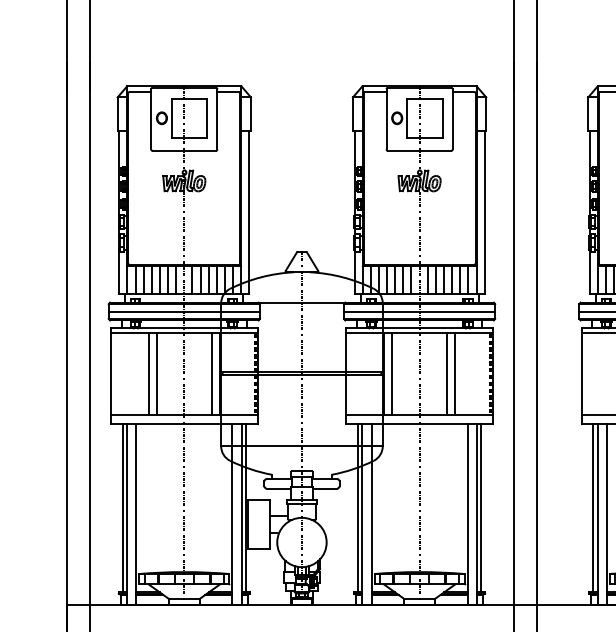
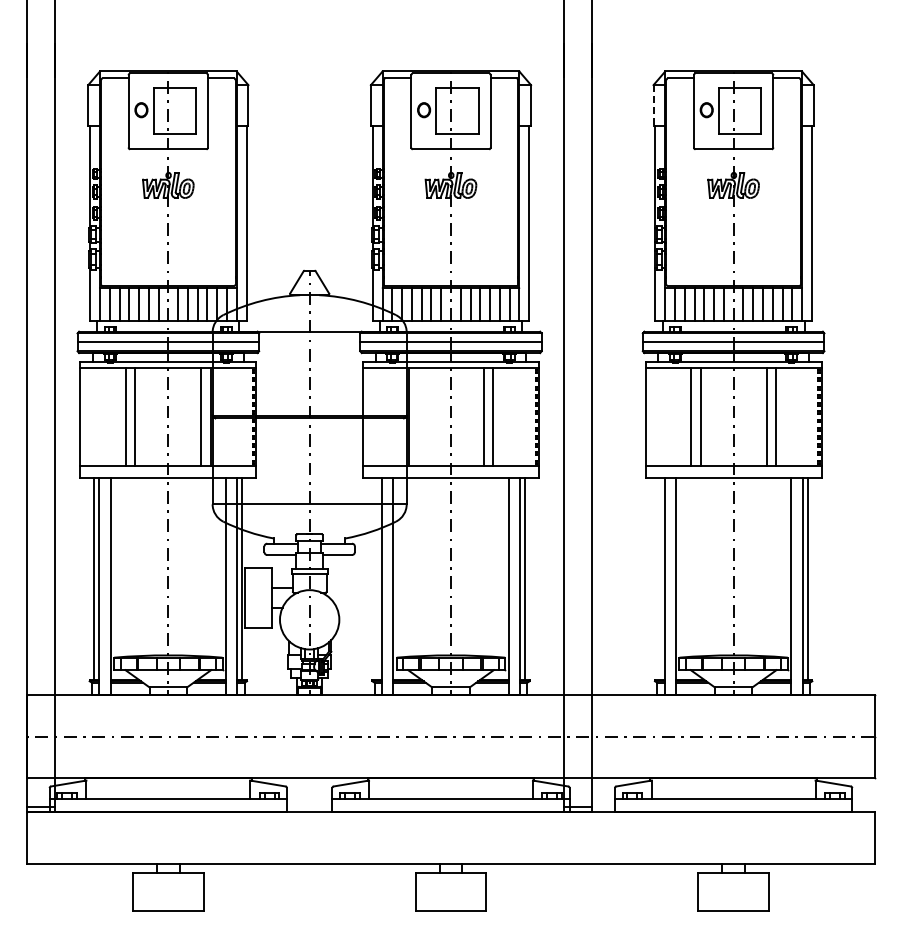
line: (588, 114) -> (653, 105), solid -> dashed
line: (392, 373) -> (418, 416), removed
line: (358, 508) -> (377, 578), removed
line: (593, 508) -> (659, 578), removed

